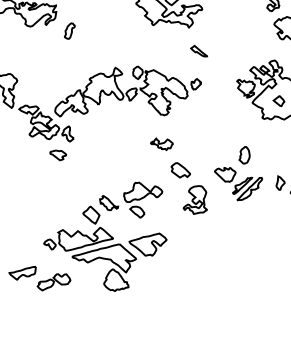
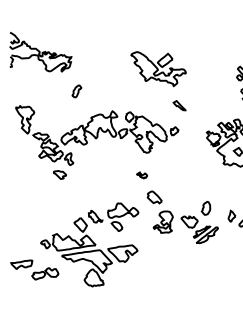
part: (69, 31) -> (76, 91), moved
part: (160, 144) -> (141, 175), size x0.6
part: (238, 174) -> (199, 222), moved

